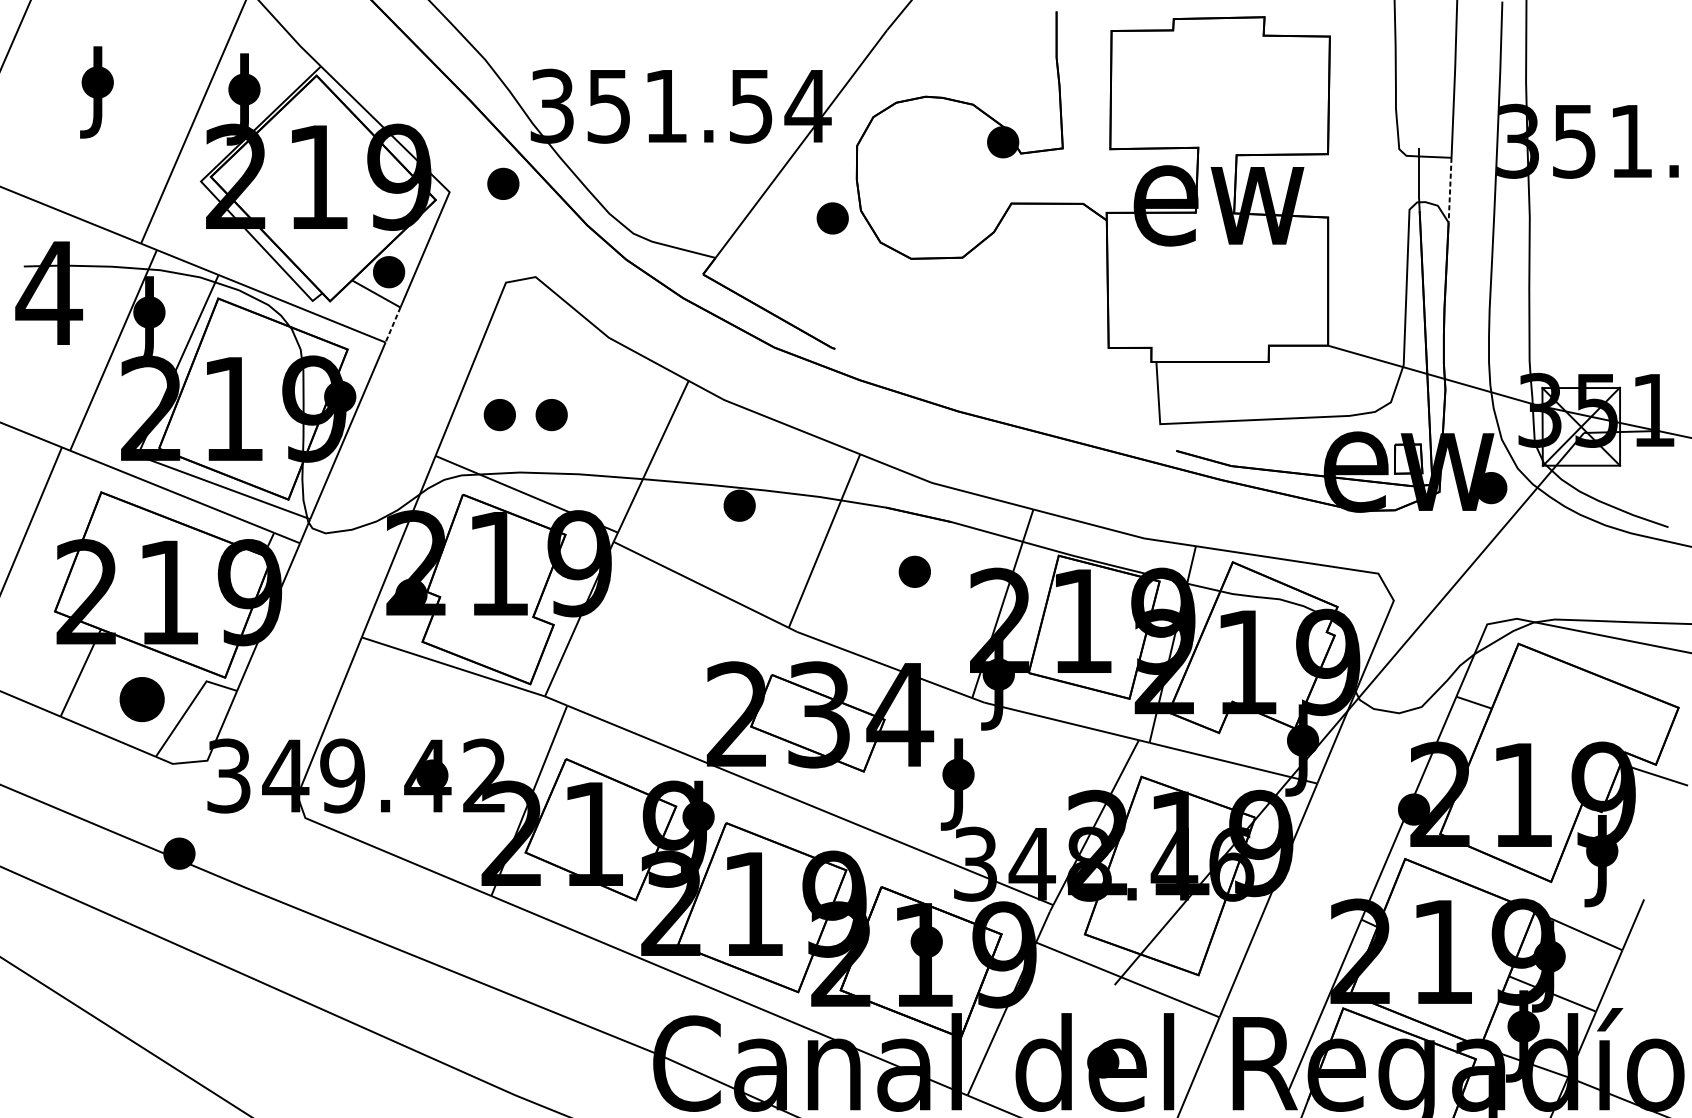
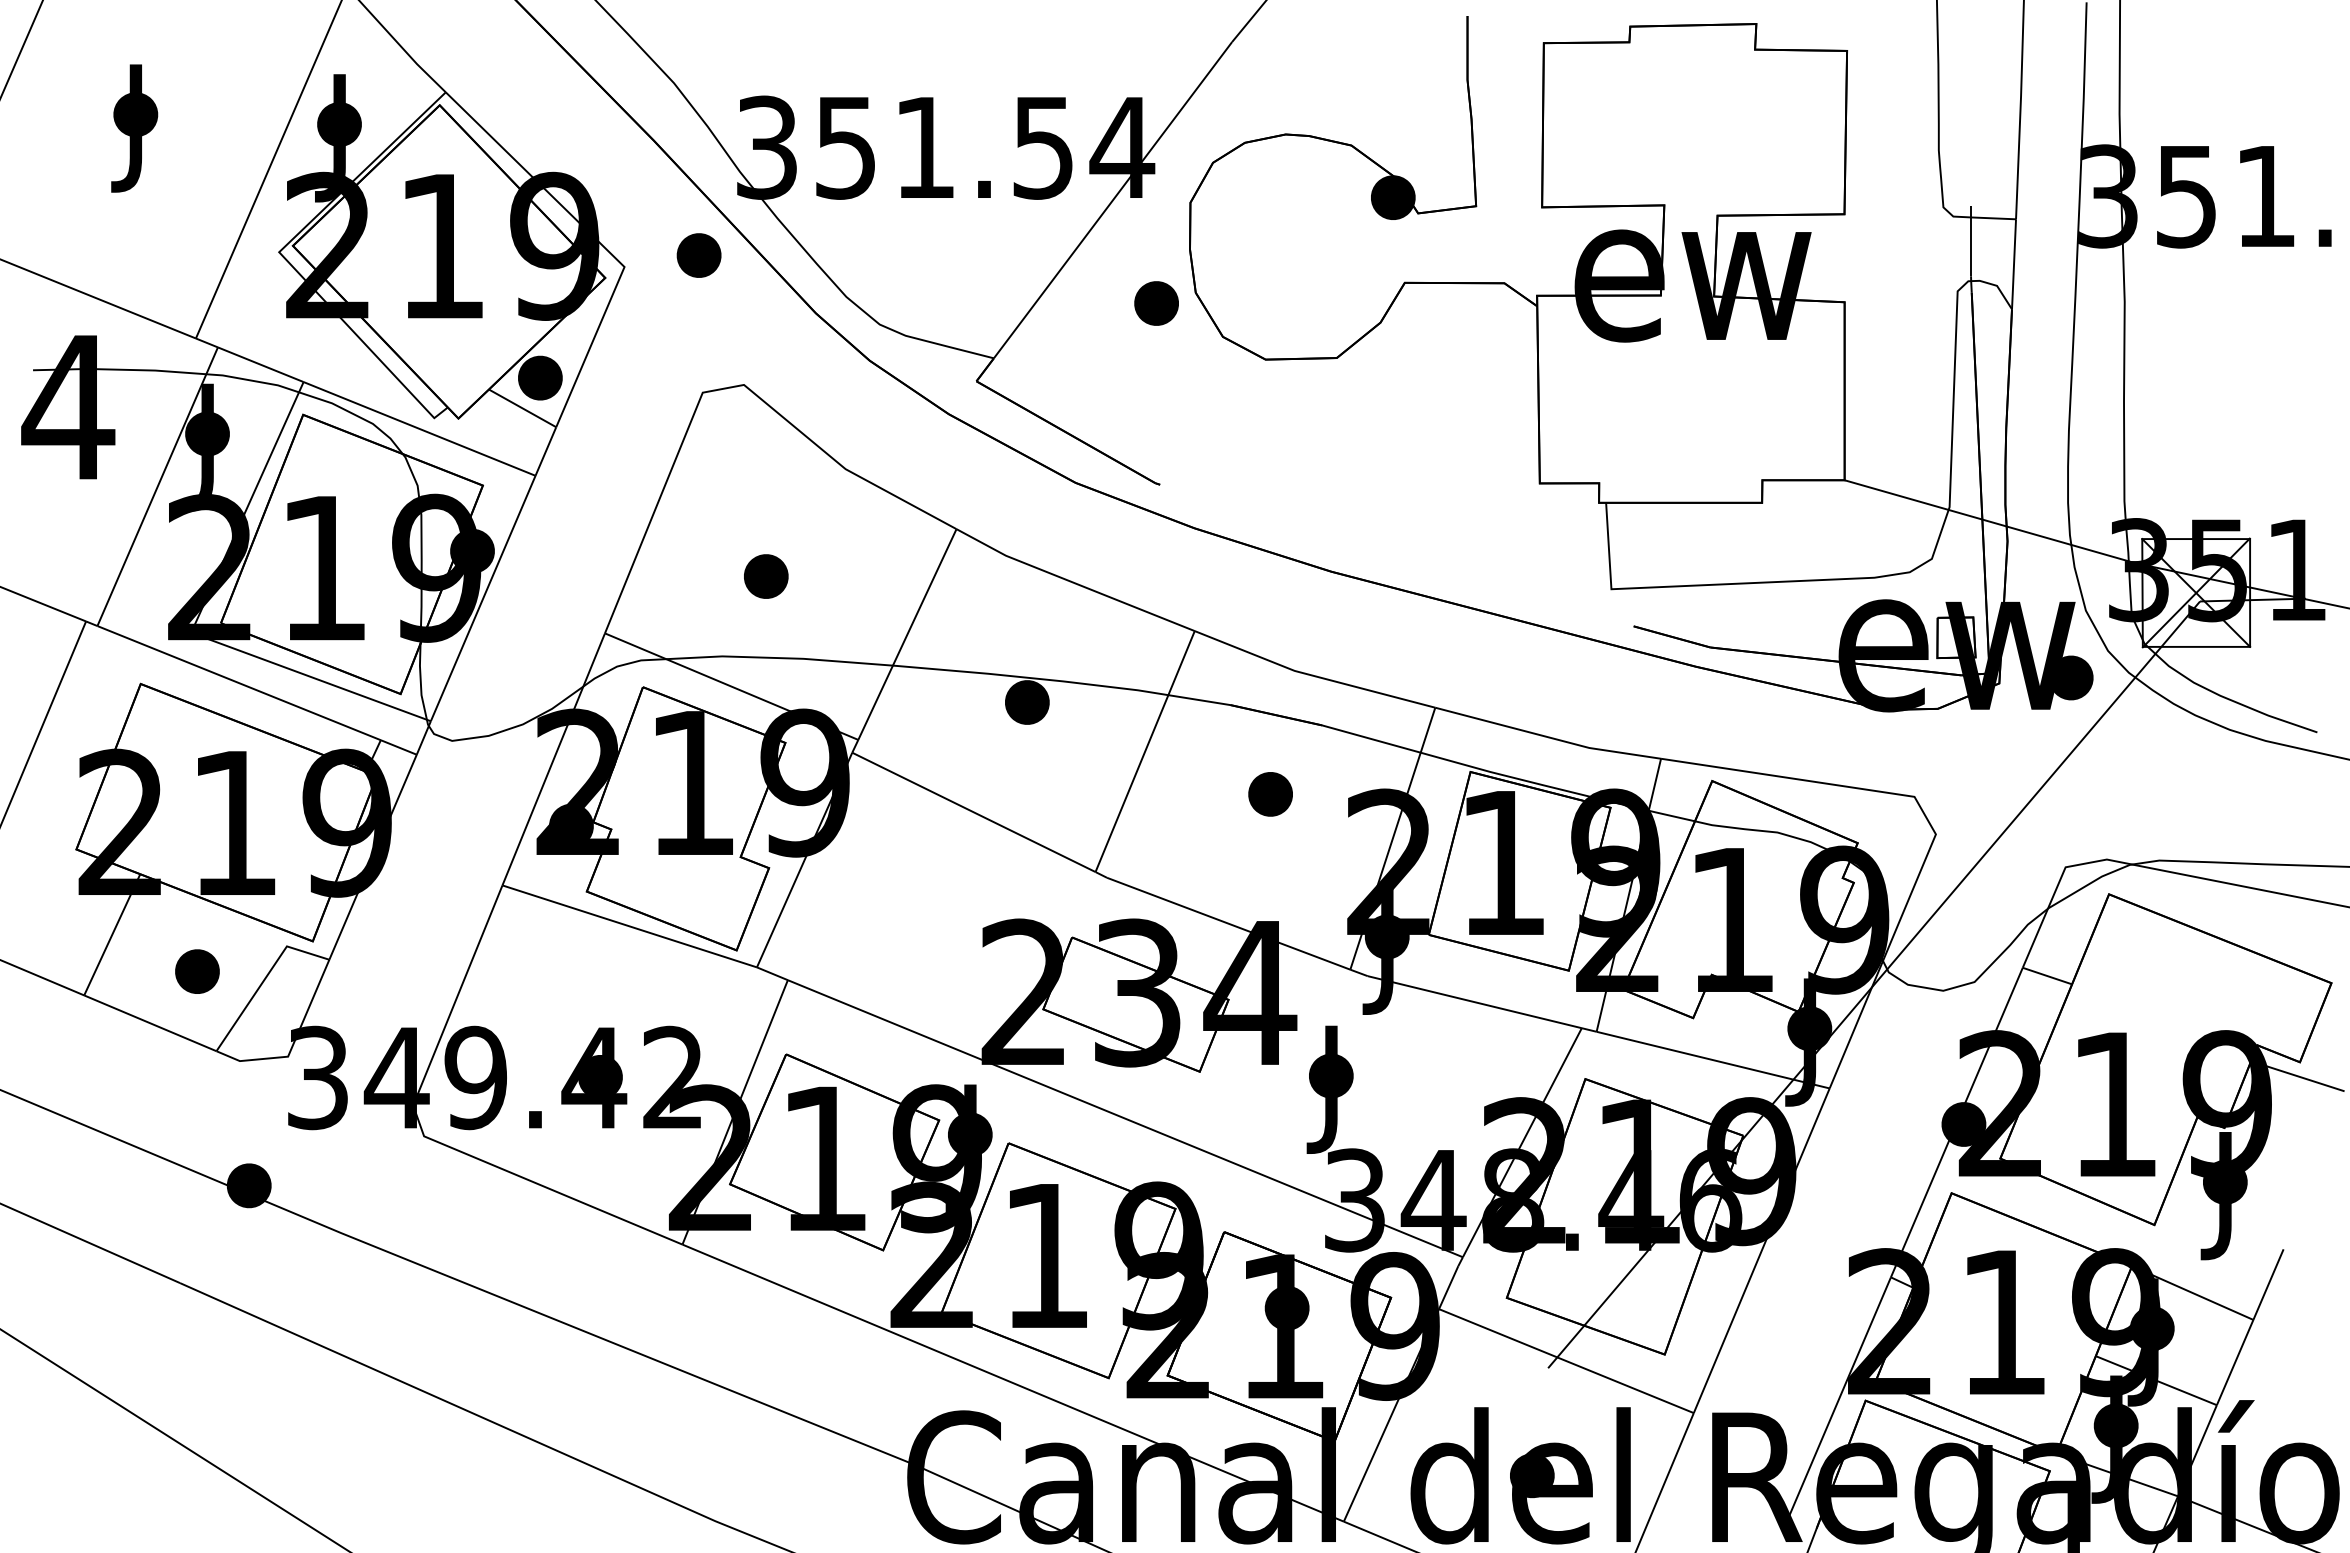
line: (1450, 191) -> (2014, 265), dashed -> solid
line: (392, 325) -> (545, 451), dashed -> solid
part: (500, 415) -> (694, 576), removed
part: (142, 699) -> (197, 971), size x0.71

